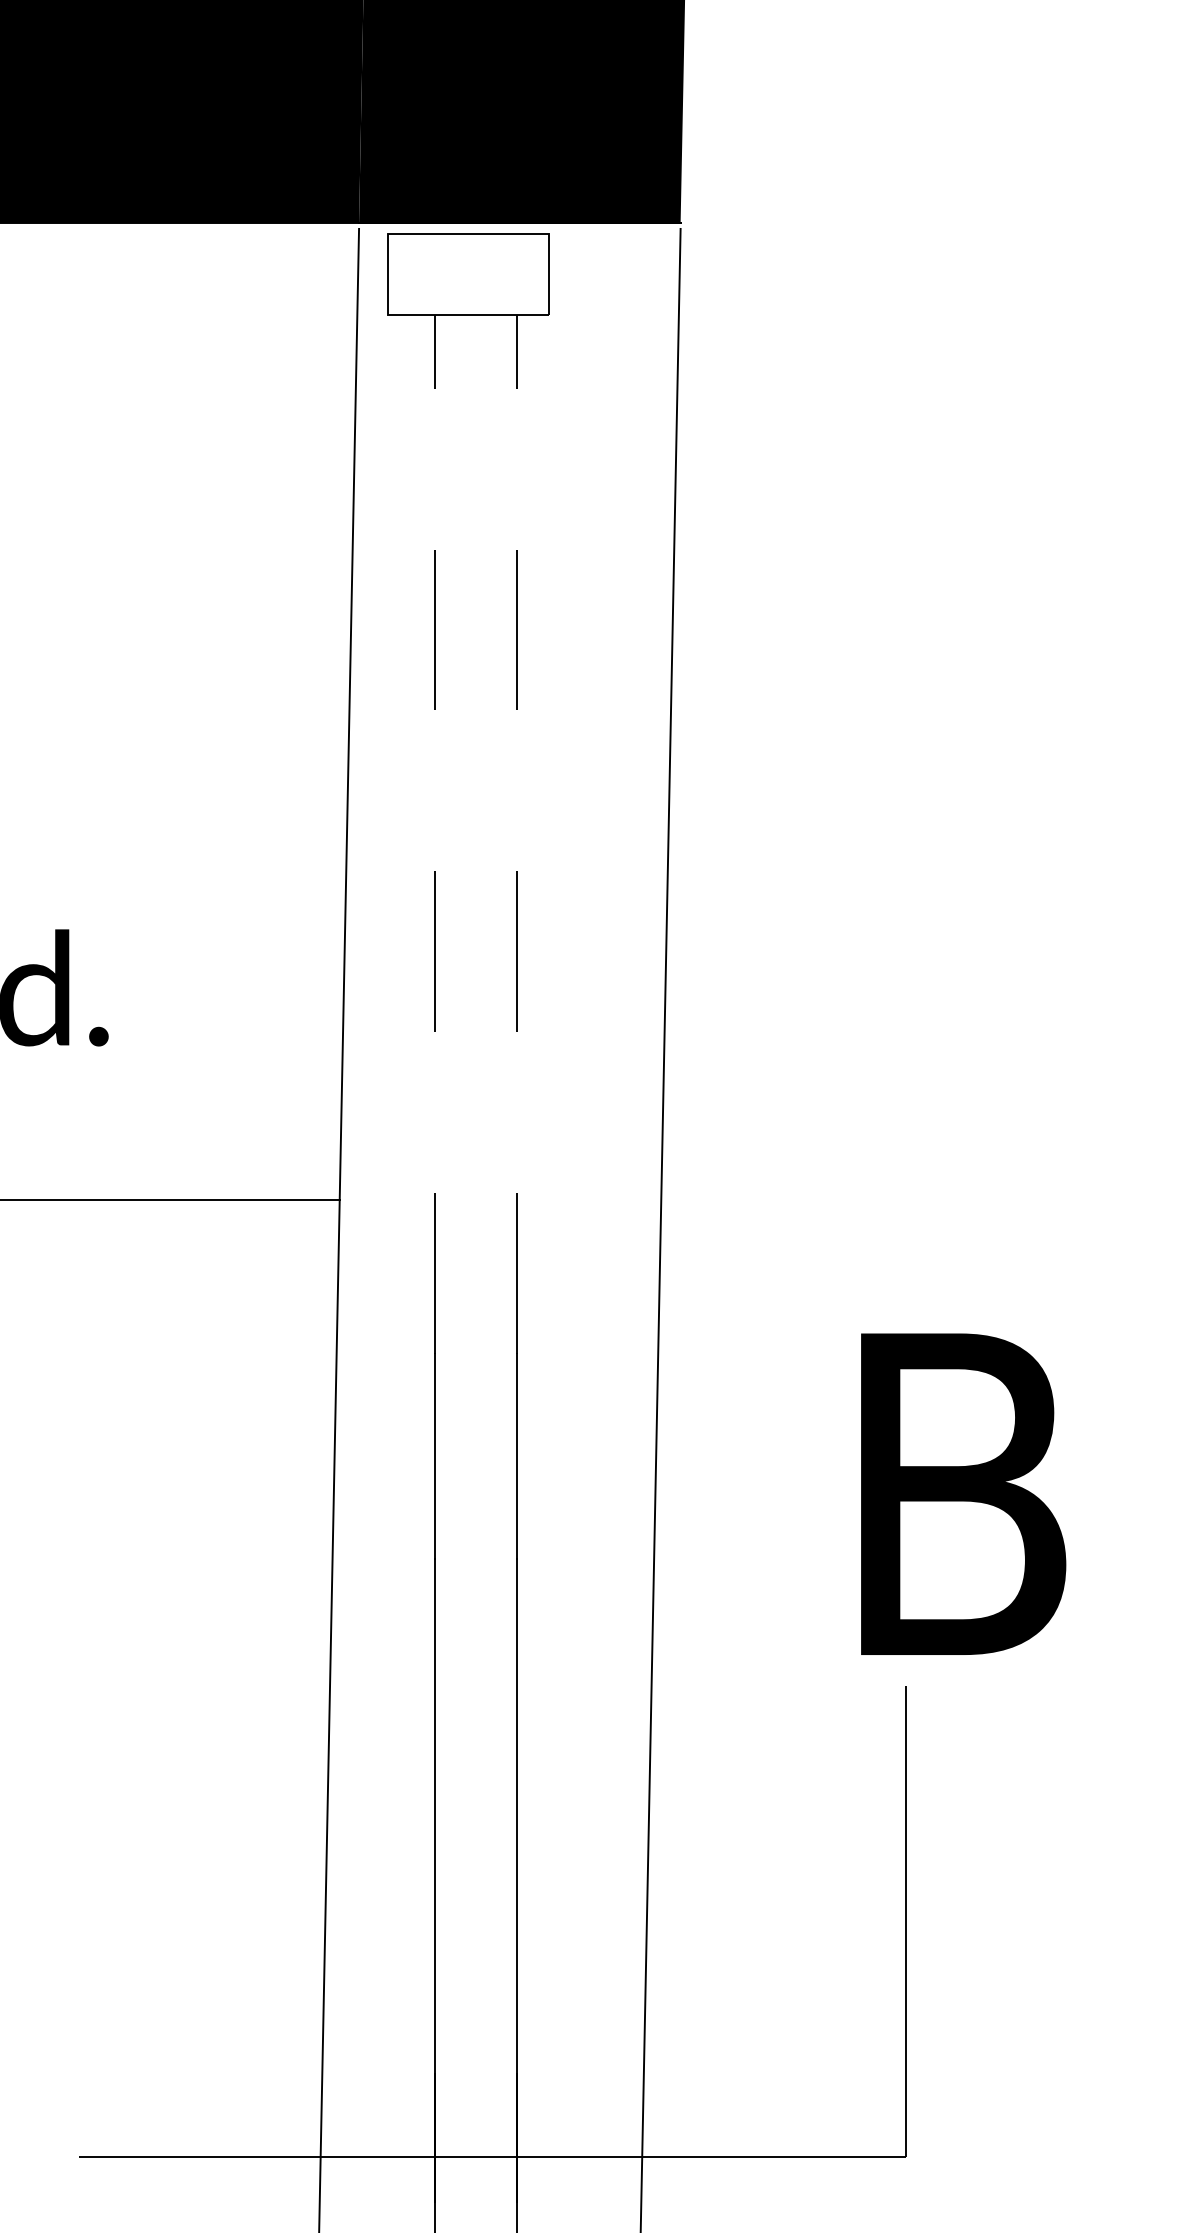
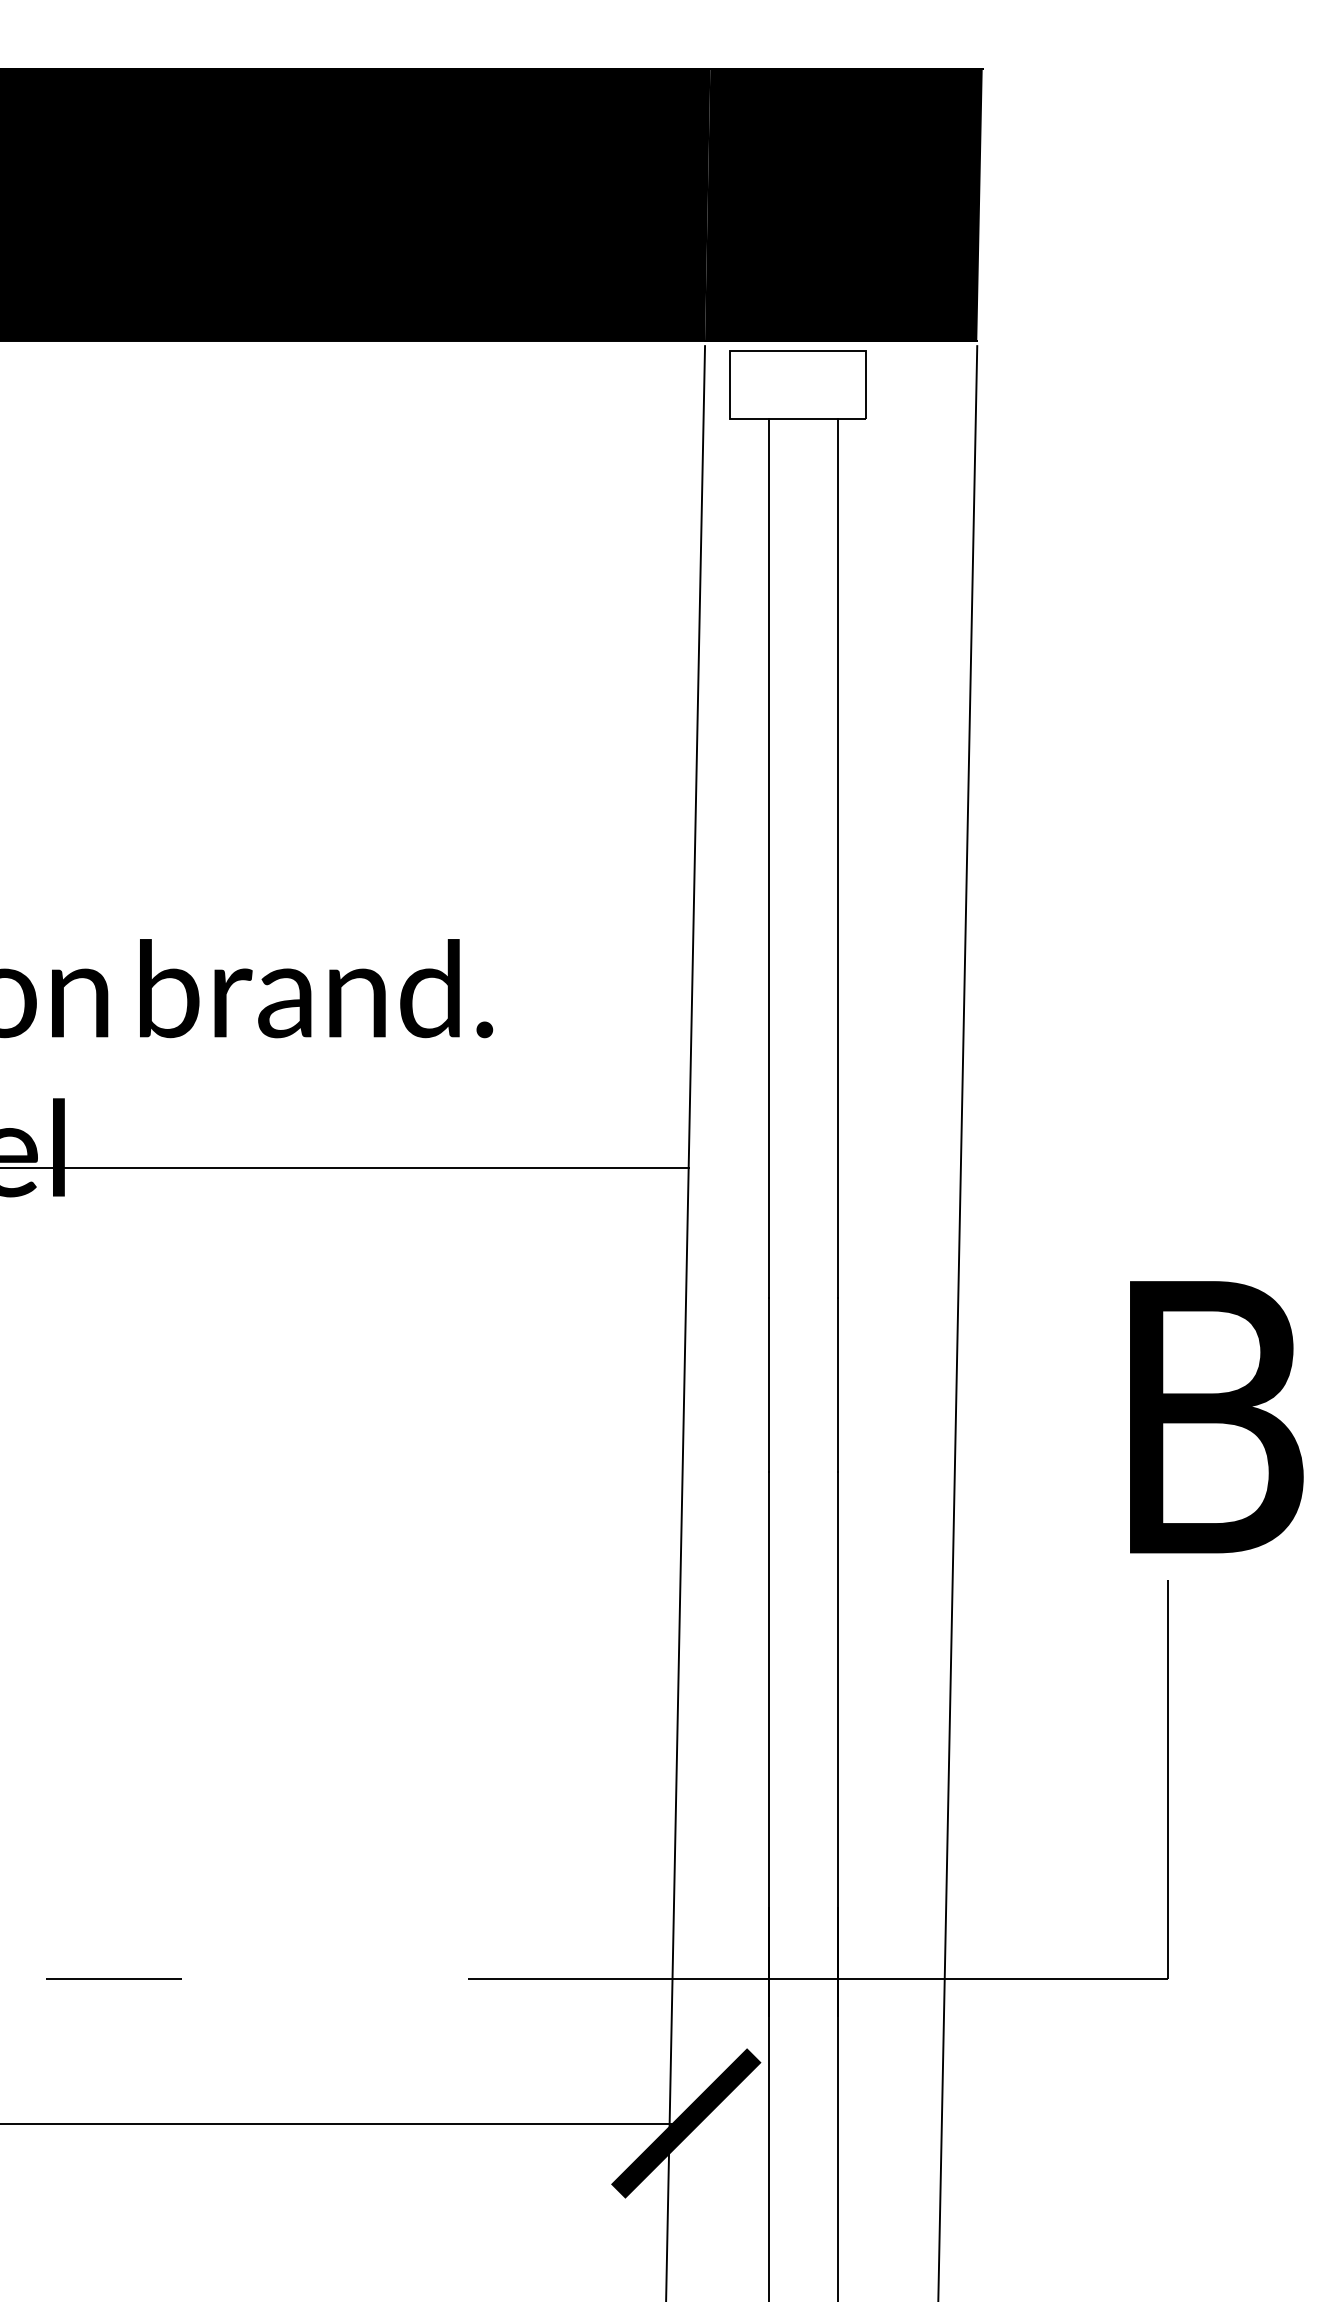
line: (435, 834) -> (769, 858), dashed -> solid
line: (516, 834) -> (838, 858), dashed -> solid

